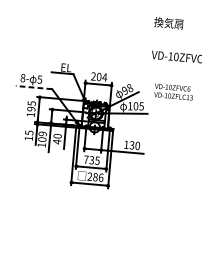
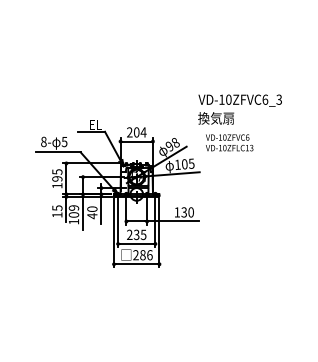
text: (169, 23) -> (216, 118), moved
line: (33, 87) -> (57, 152), dashed -> solid
text: (86, 159) -> (129, 234), 735 -> 235

